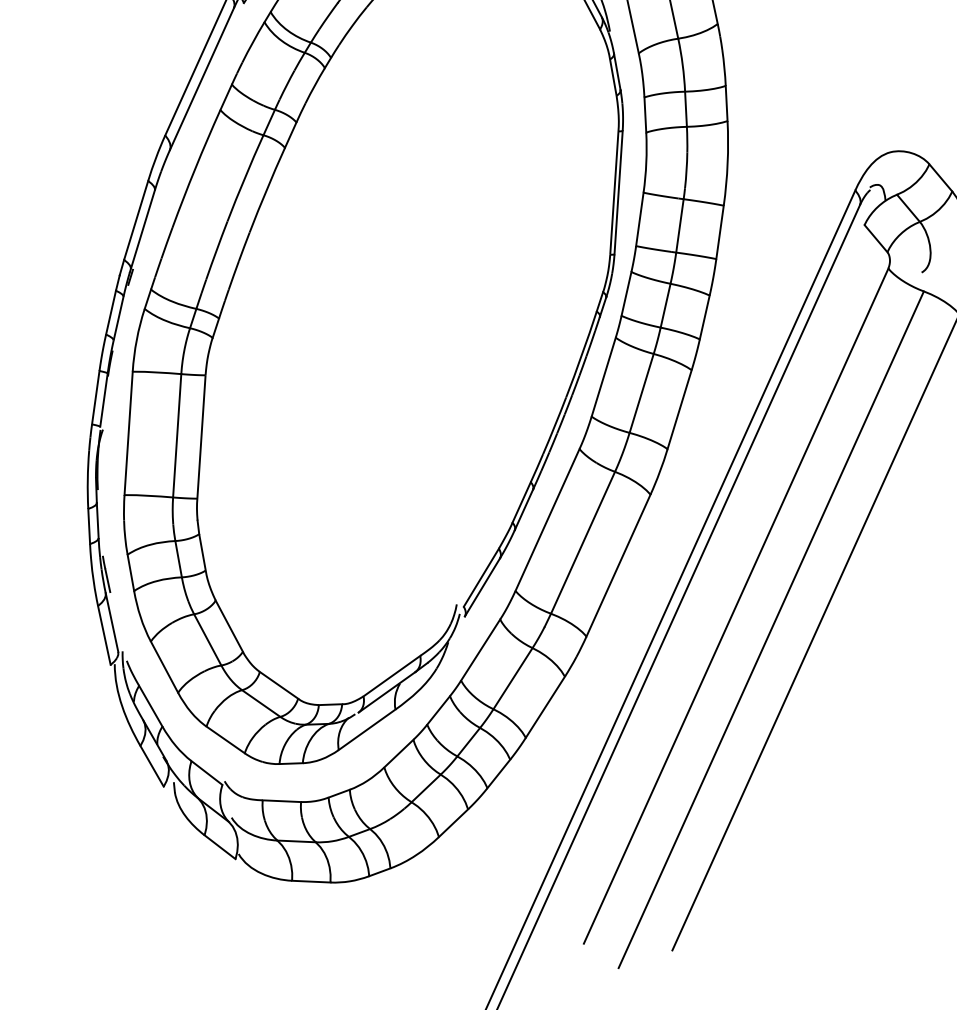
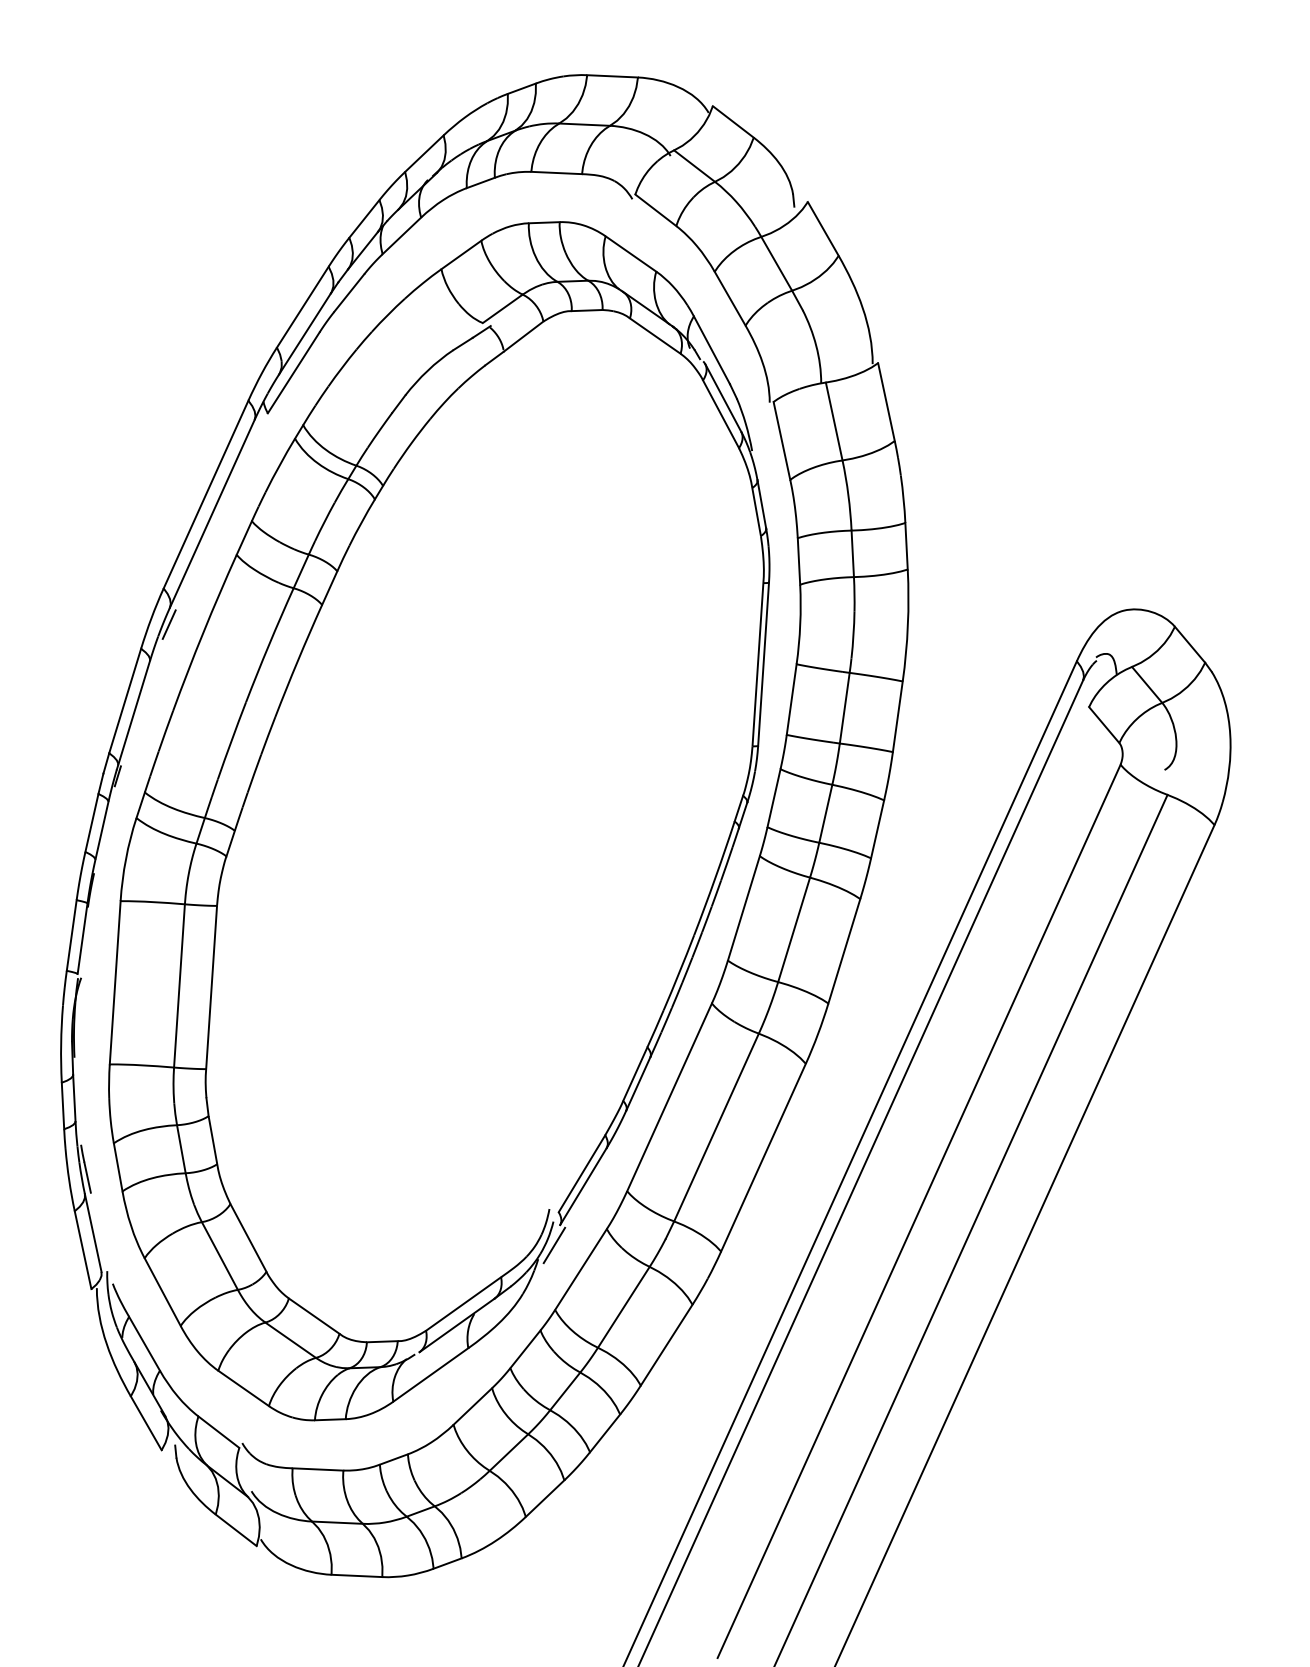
line: (168, 162) -> (168, 624), added
line: (460, 631) -> (554, 1245), added

